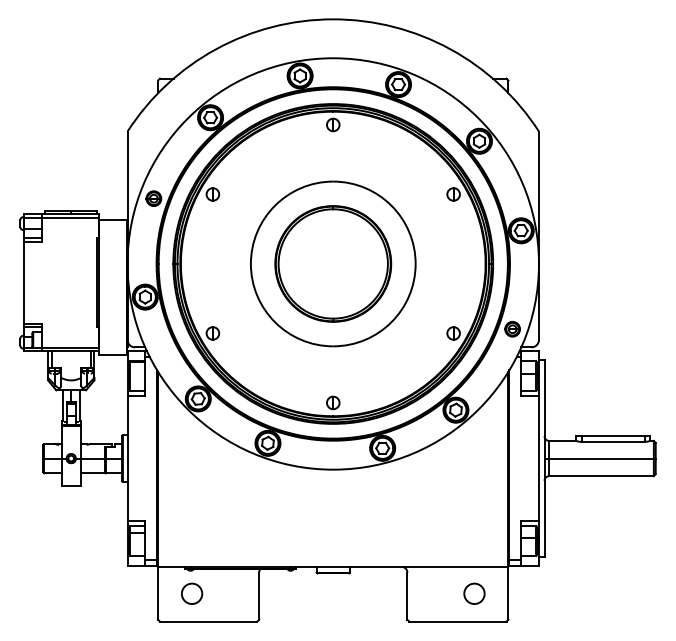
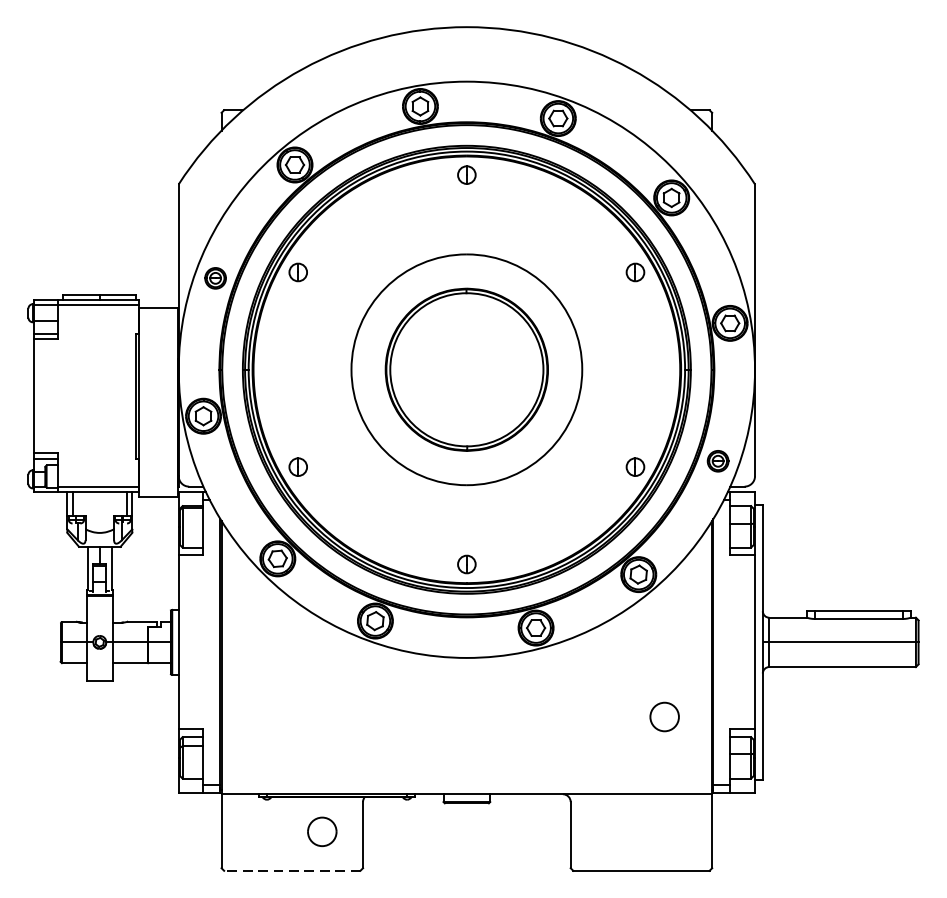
part: (192, 593) -> (322, 831), moved
part: (474, 593) -> (664, 716), moved
line: (208, 621) -> (292, 870), solid -> dashed

